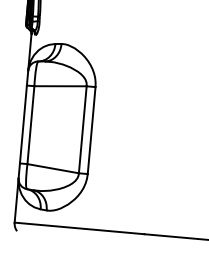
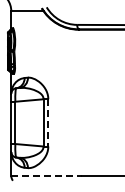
line: (92, 129) -> (48, 122), solid -> dashed
line: (79, 229) -> (46, 176), solid -> dashed

